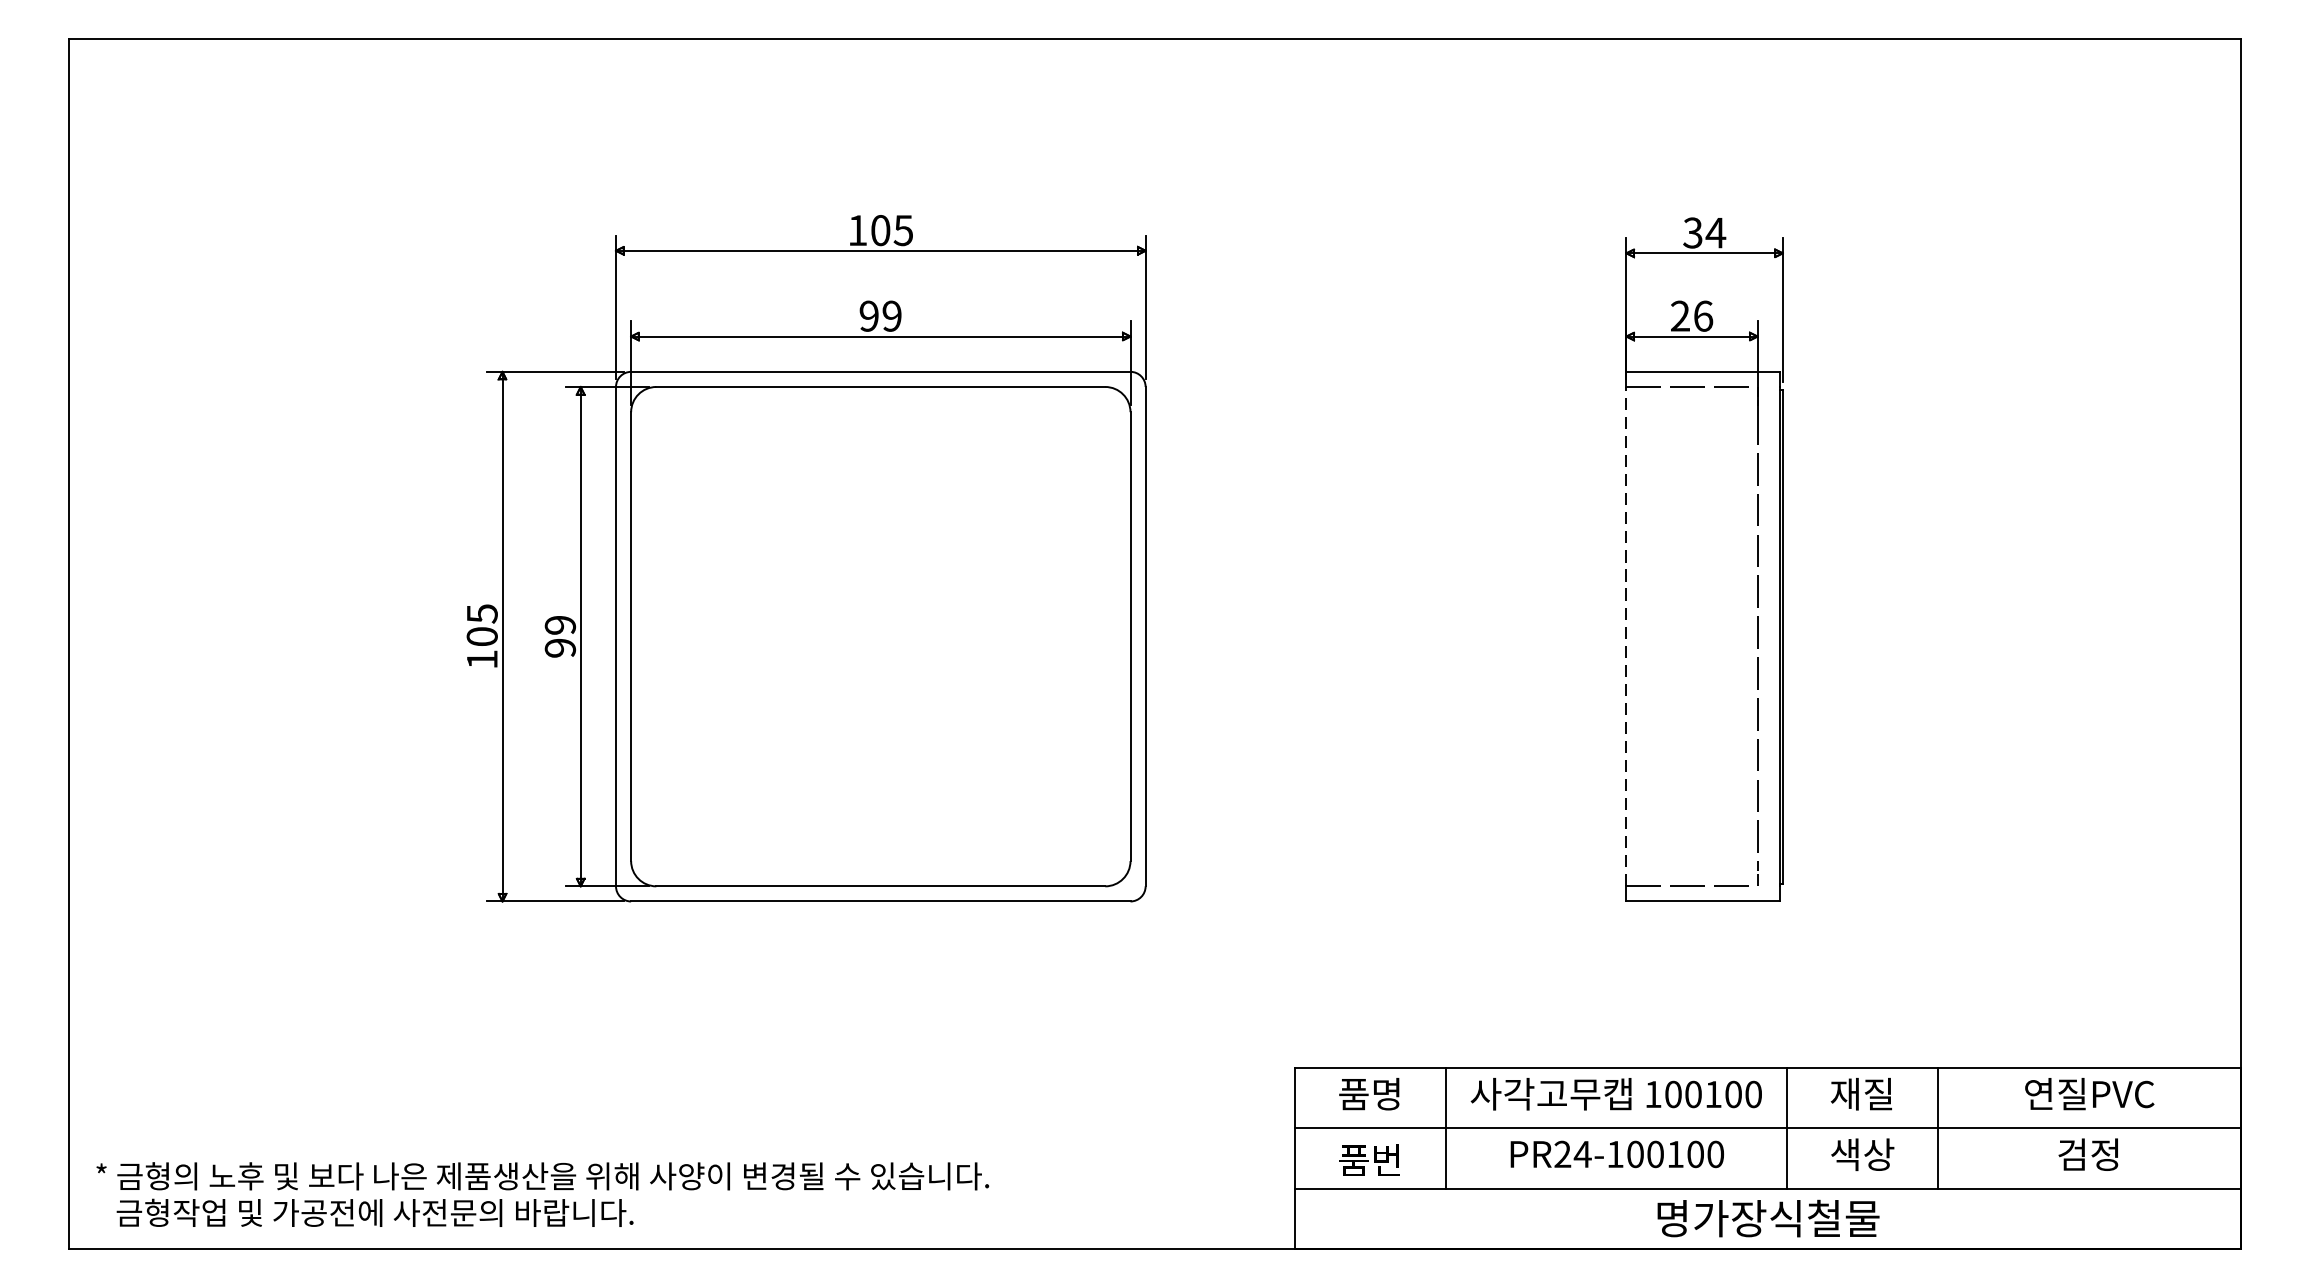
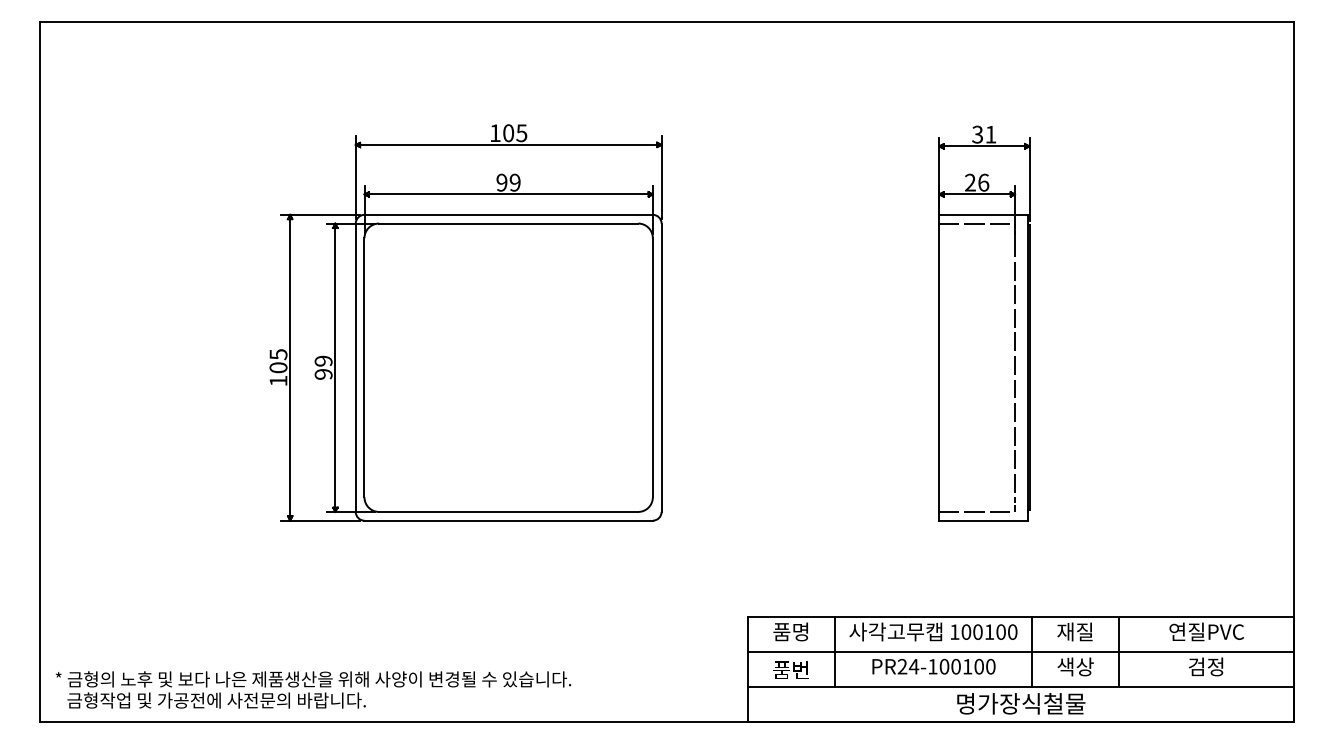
text: (1715, 232) -> (990, 134), 34 -> 31
line: (1626, 636) -> (939, 367), dashed -> solid

